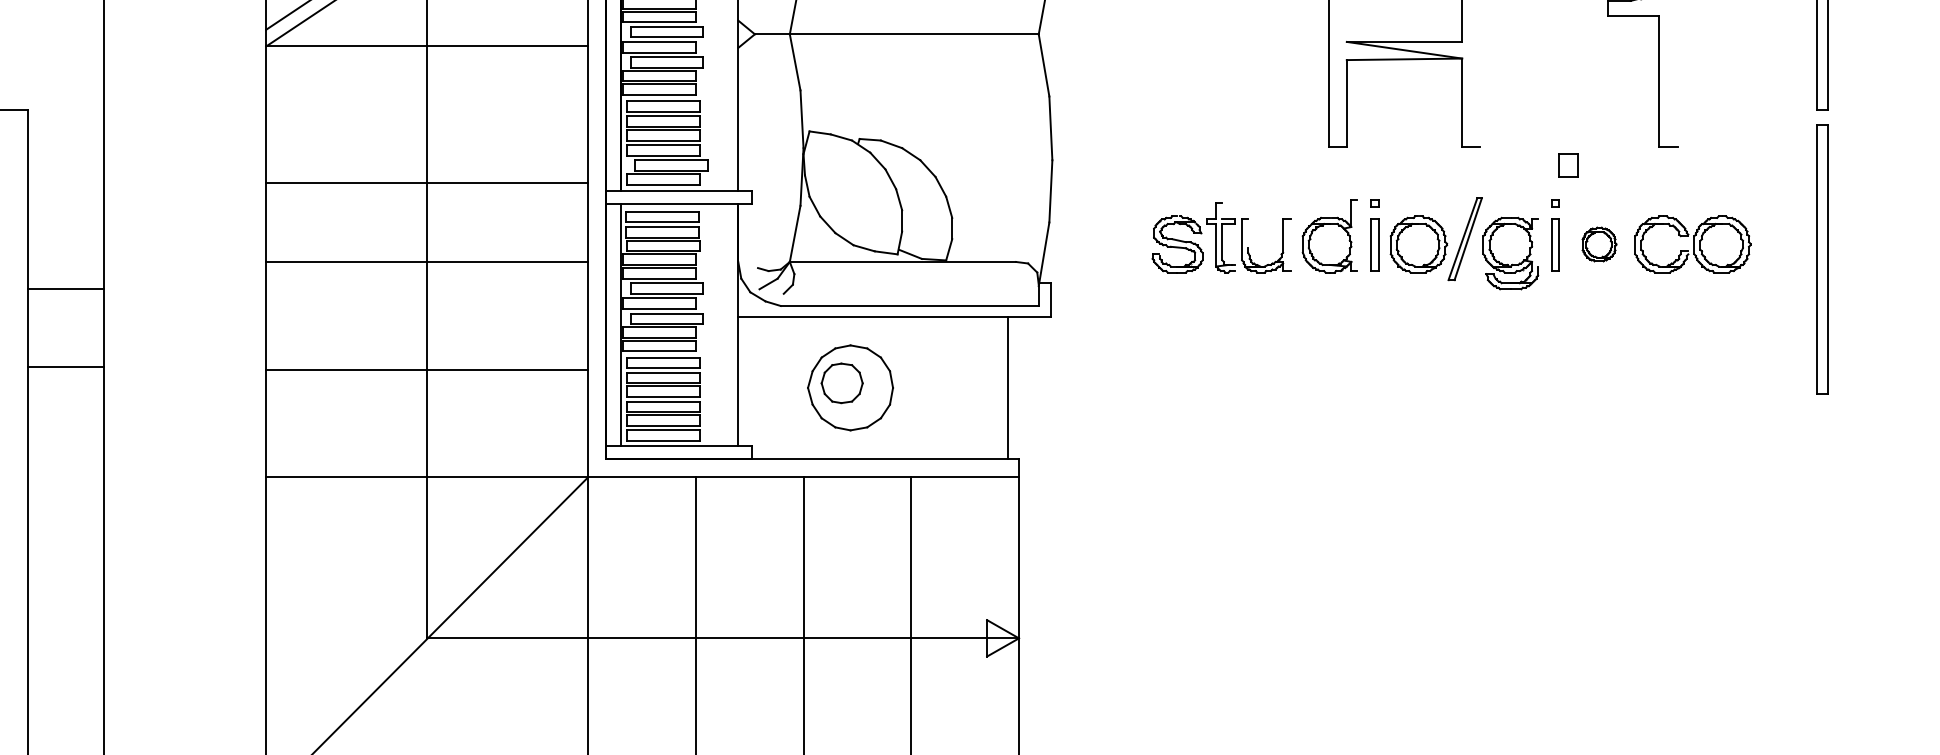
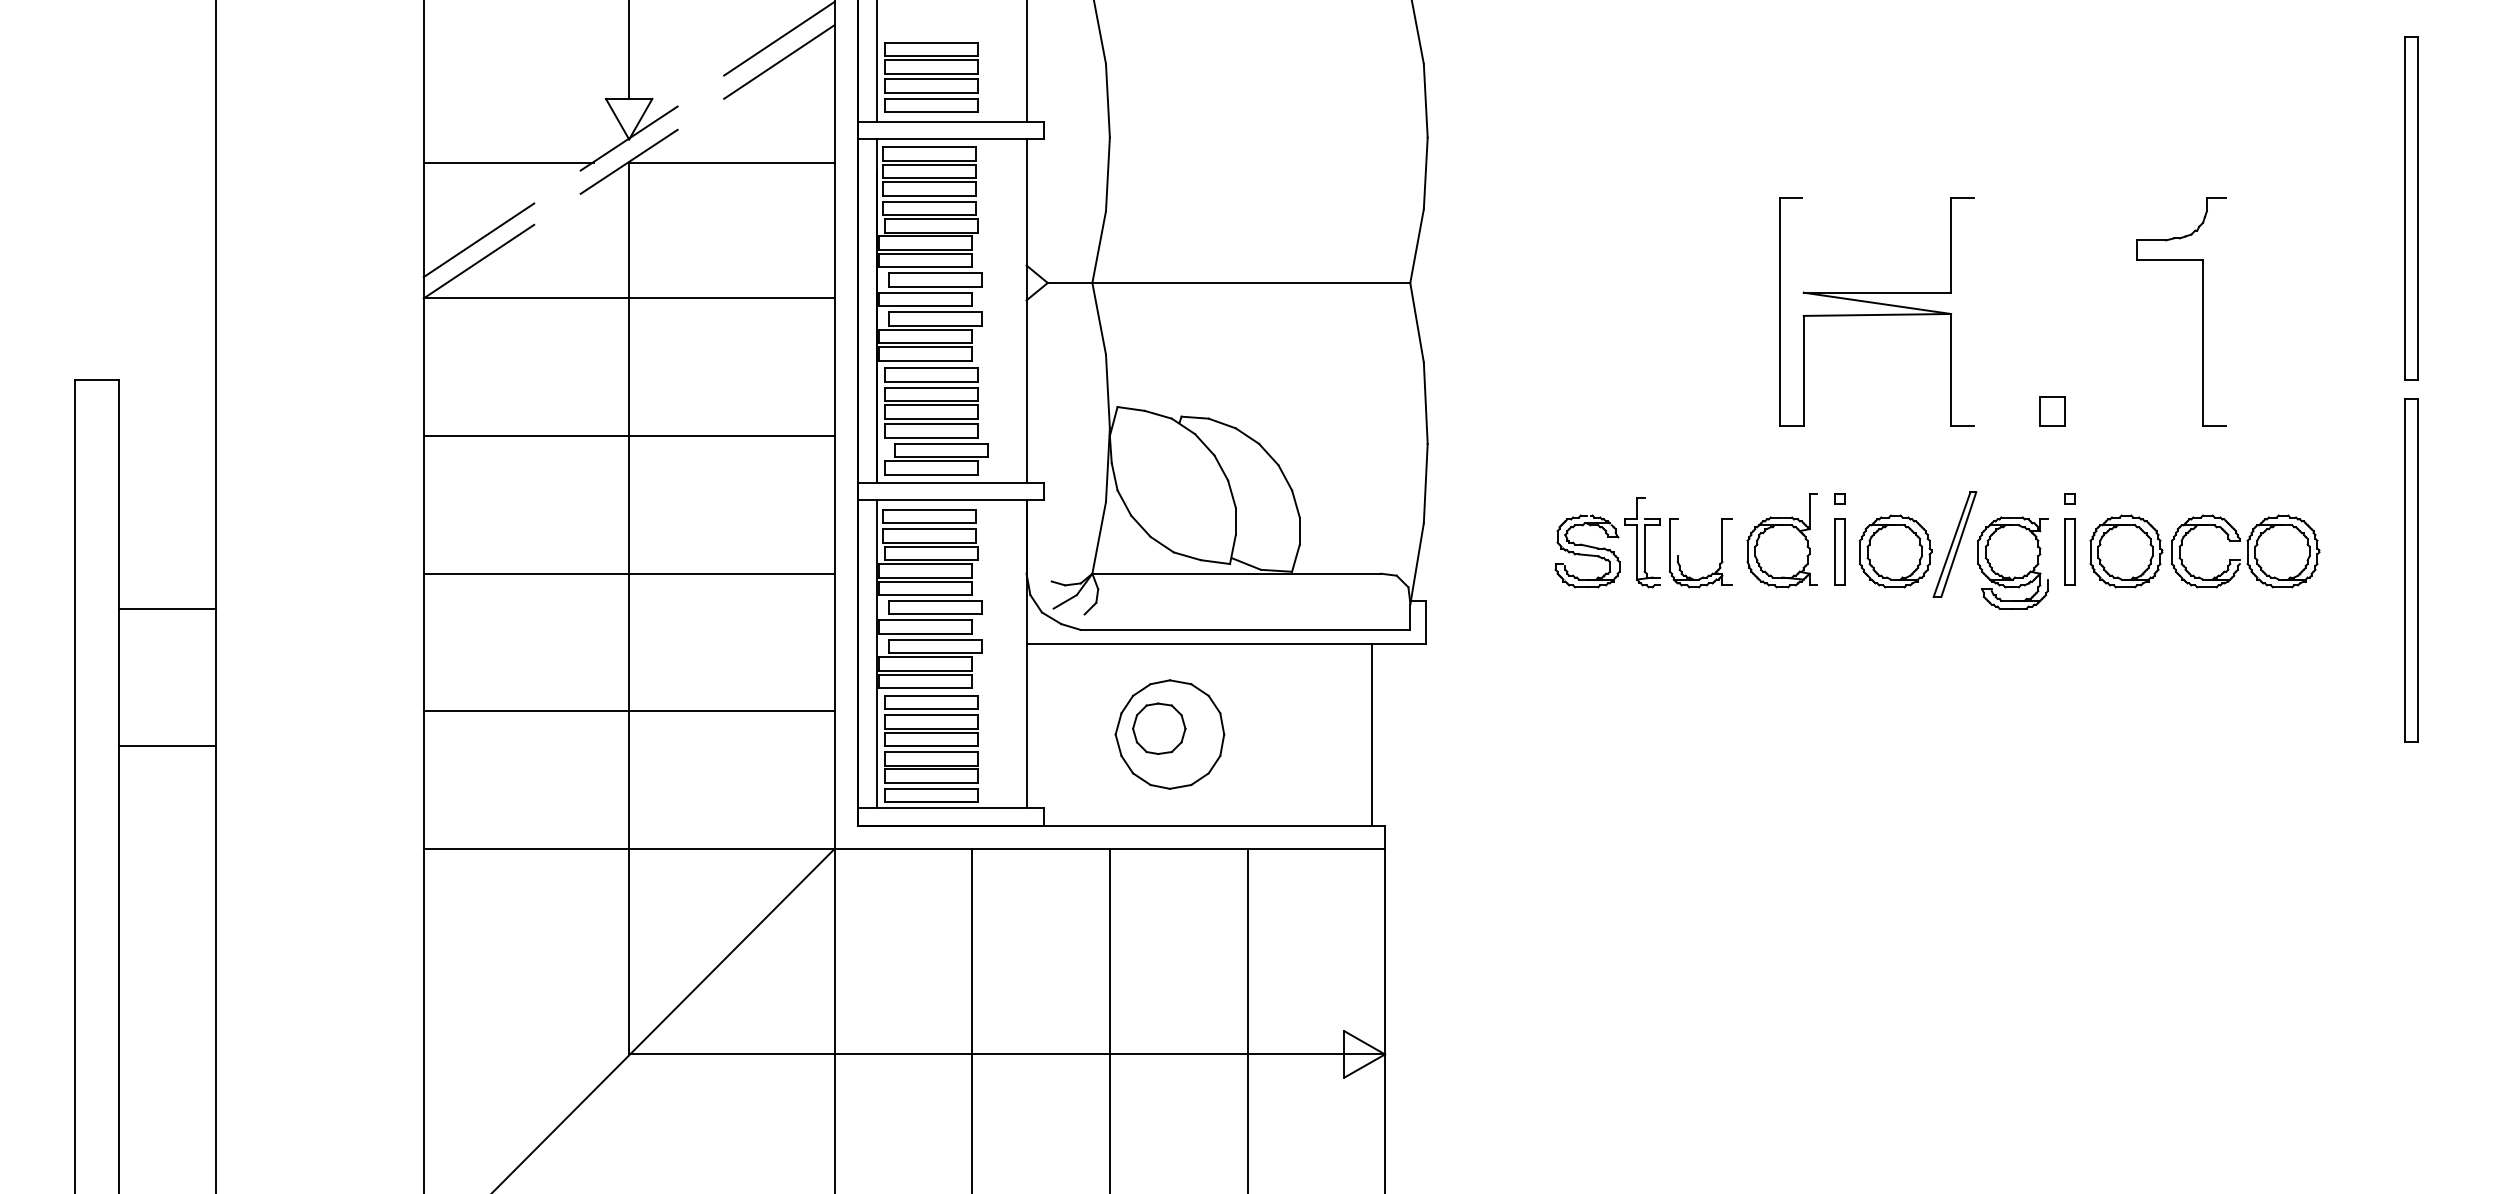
part: (1568, 165) -> (2052, 411), moved
line: (426, 183) -> (628, 436), moved
part: (1599, 244) -> (2126, 551), size x1.67
line: (65, 367) -> (167, 746), moved

